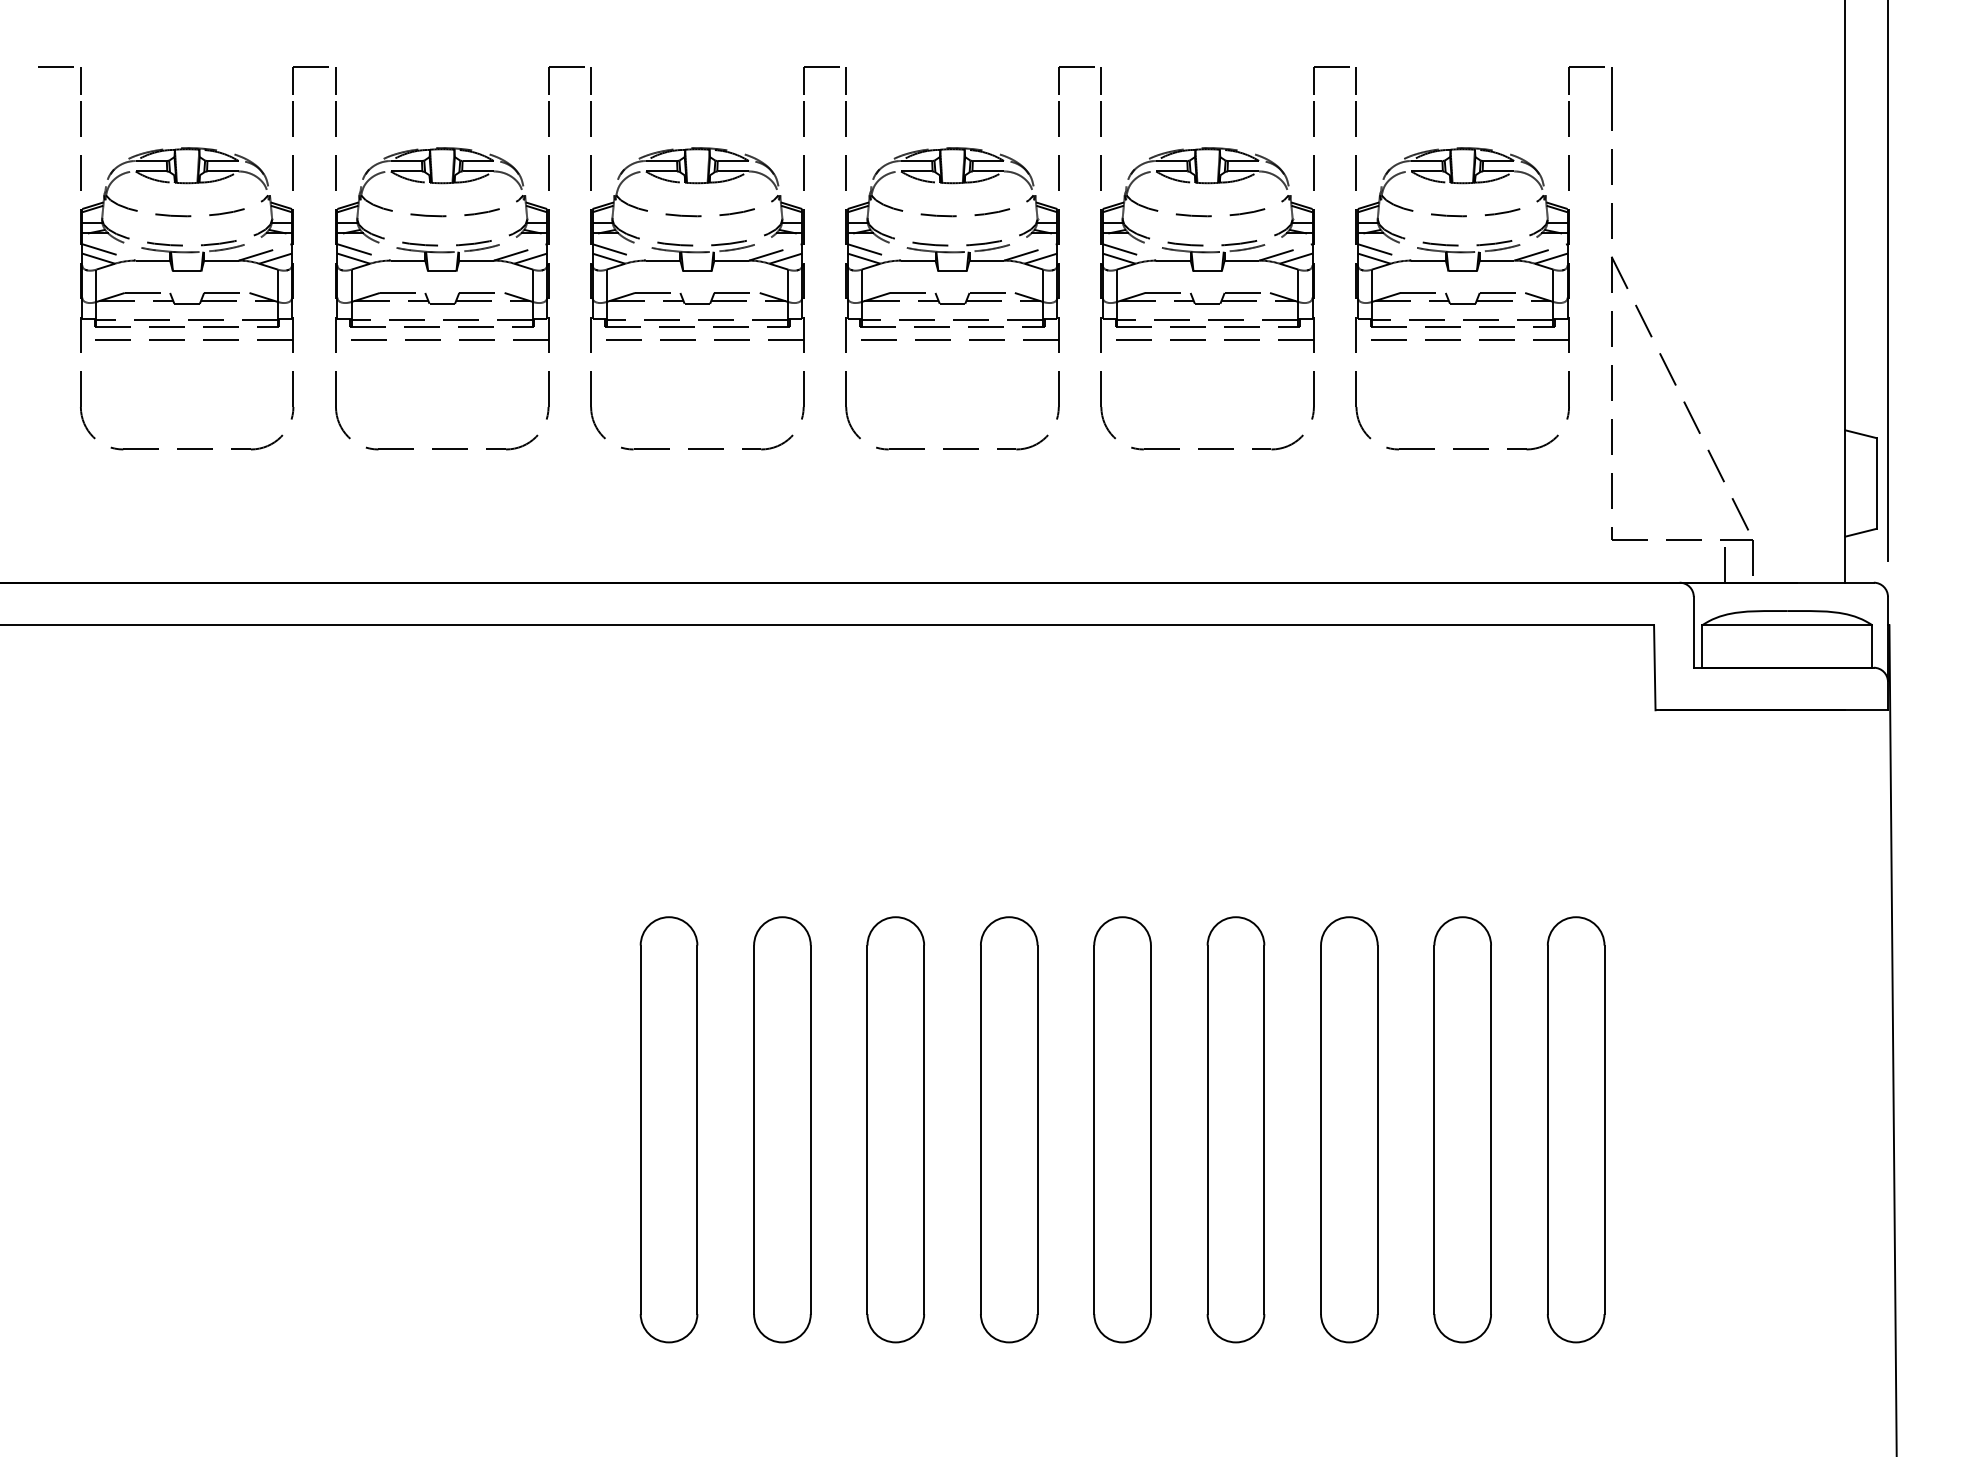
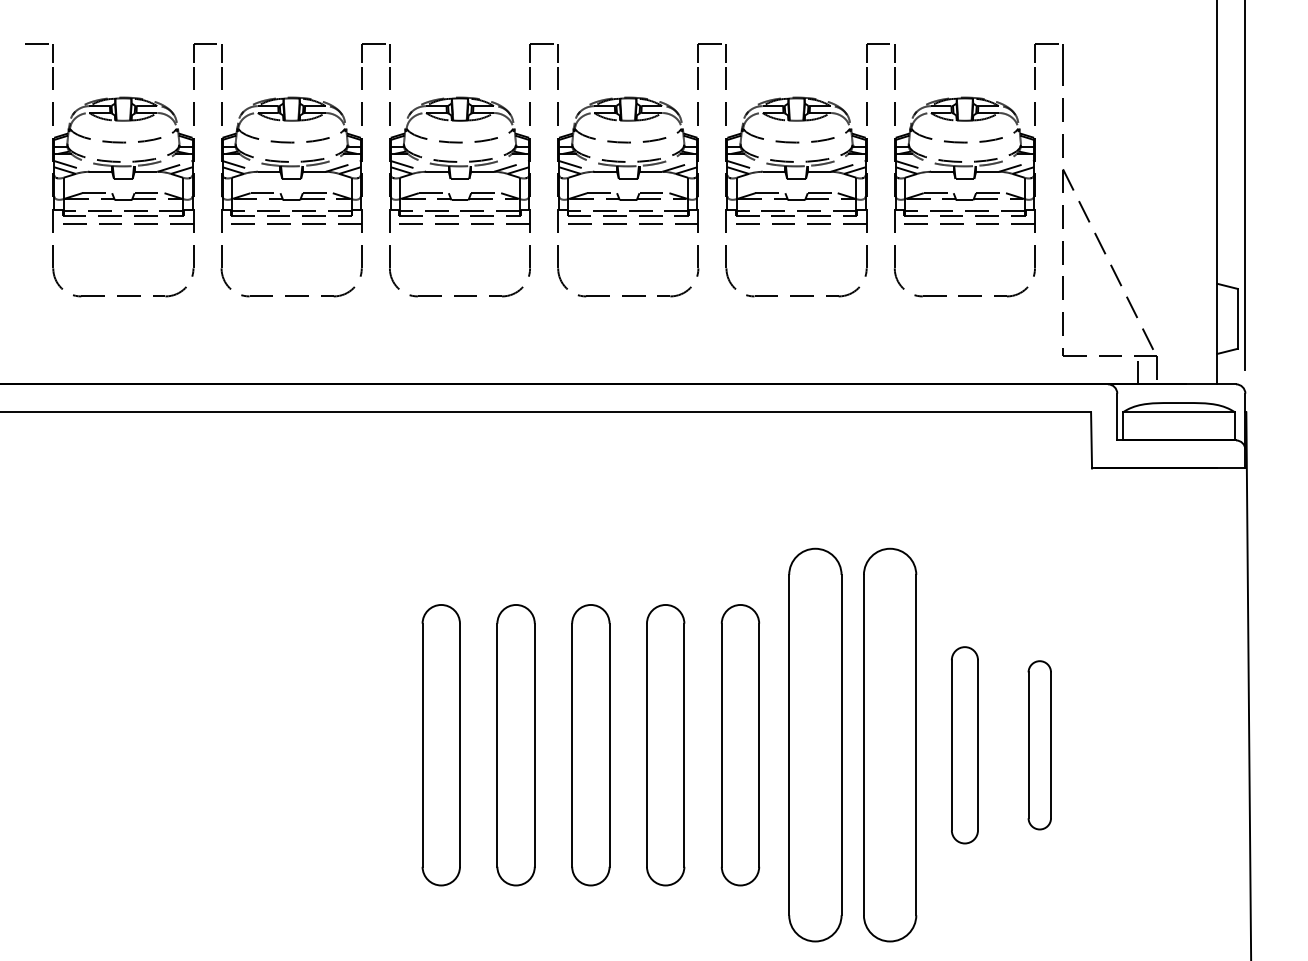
part: (1234, 1130) -> (814, 745), size x1.4
part: (1348, 1130) -> (889, 745), size x1.4
part: (1462, 1130) -> (964, 745), size x0.7
part: (1575, 1130) -> (1039, 745), size x0.6

